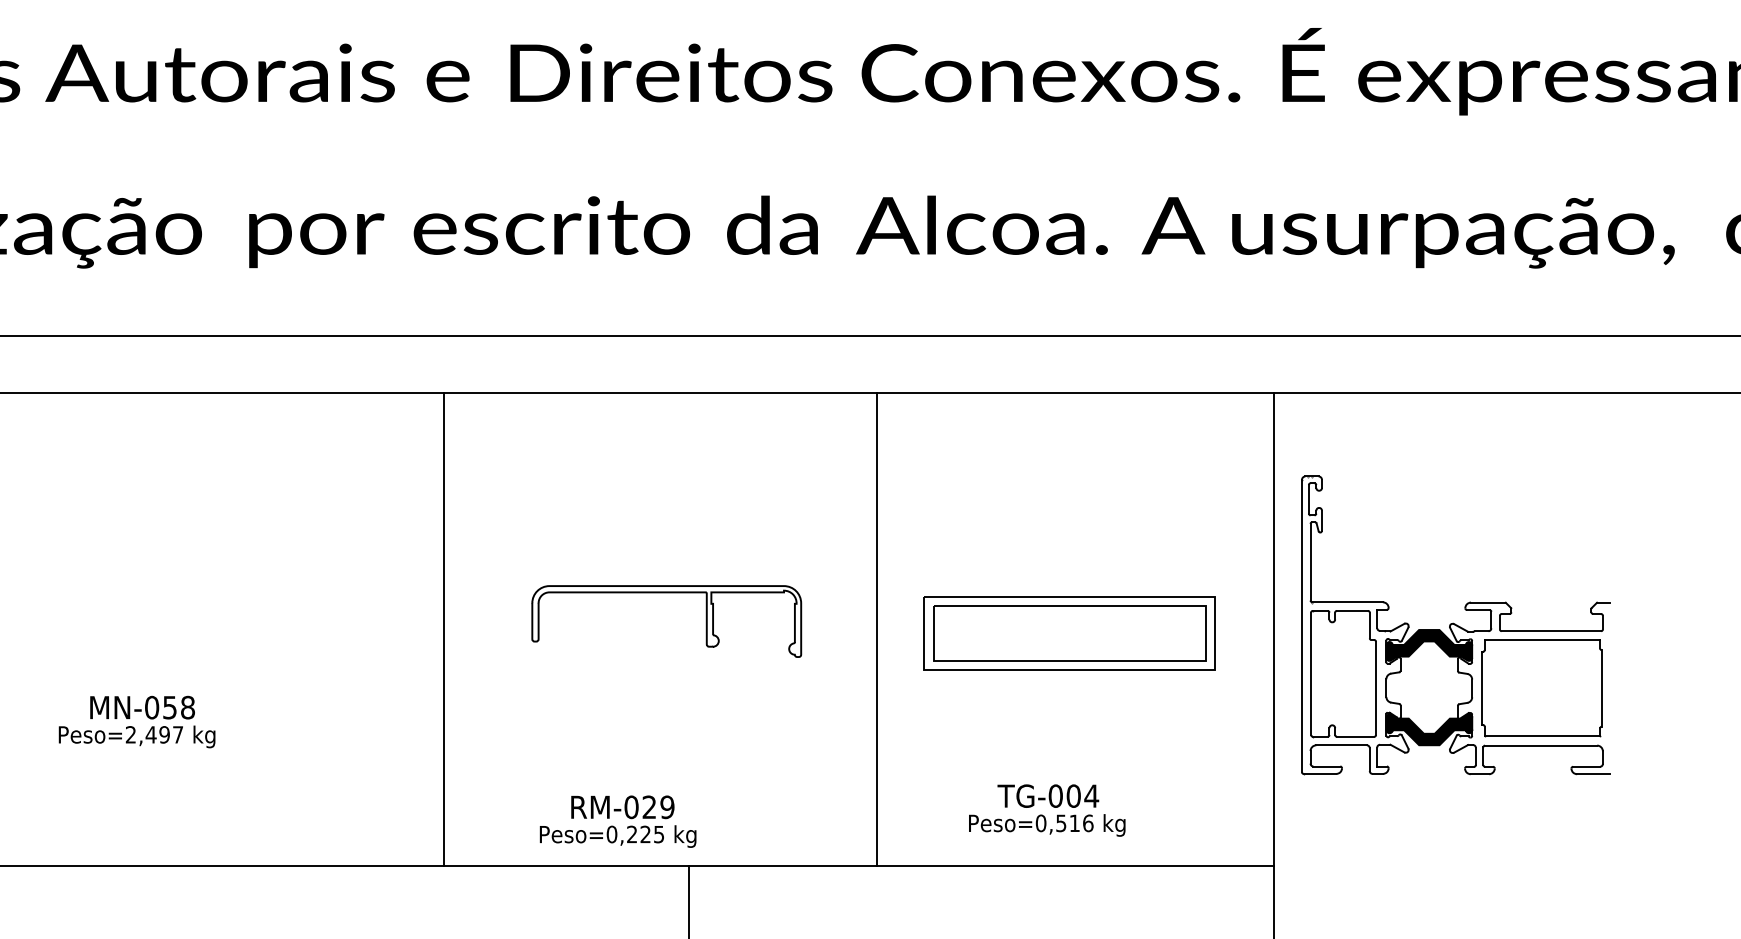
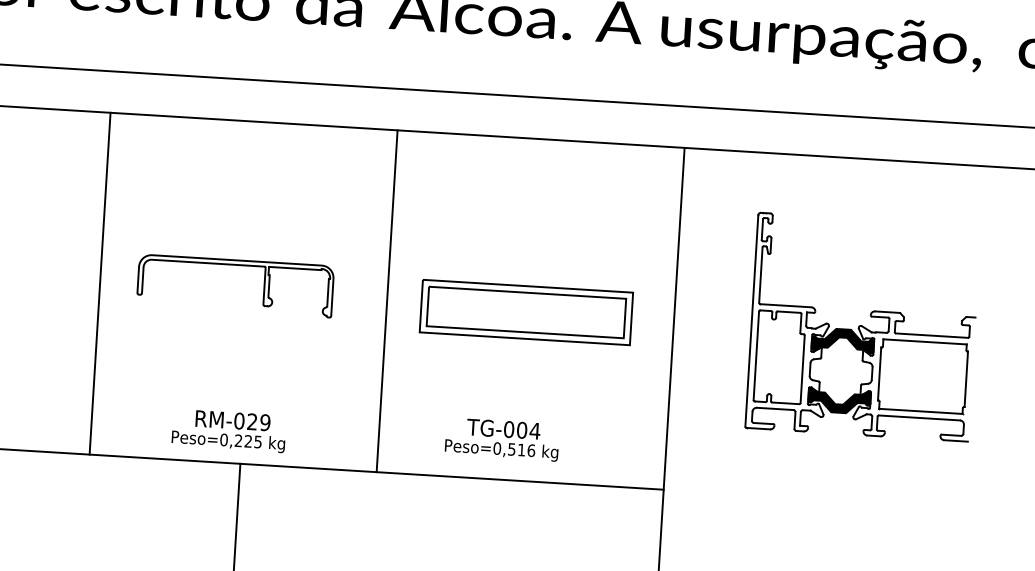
part: (1455, 625) -> (862, 327), moved
line: (444, 629) -> (100, 283), moved
text: (617, 821) -> (228, 430), moved

